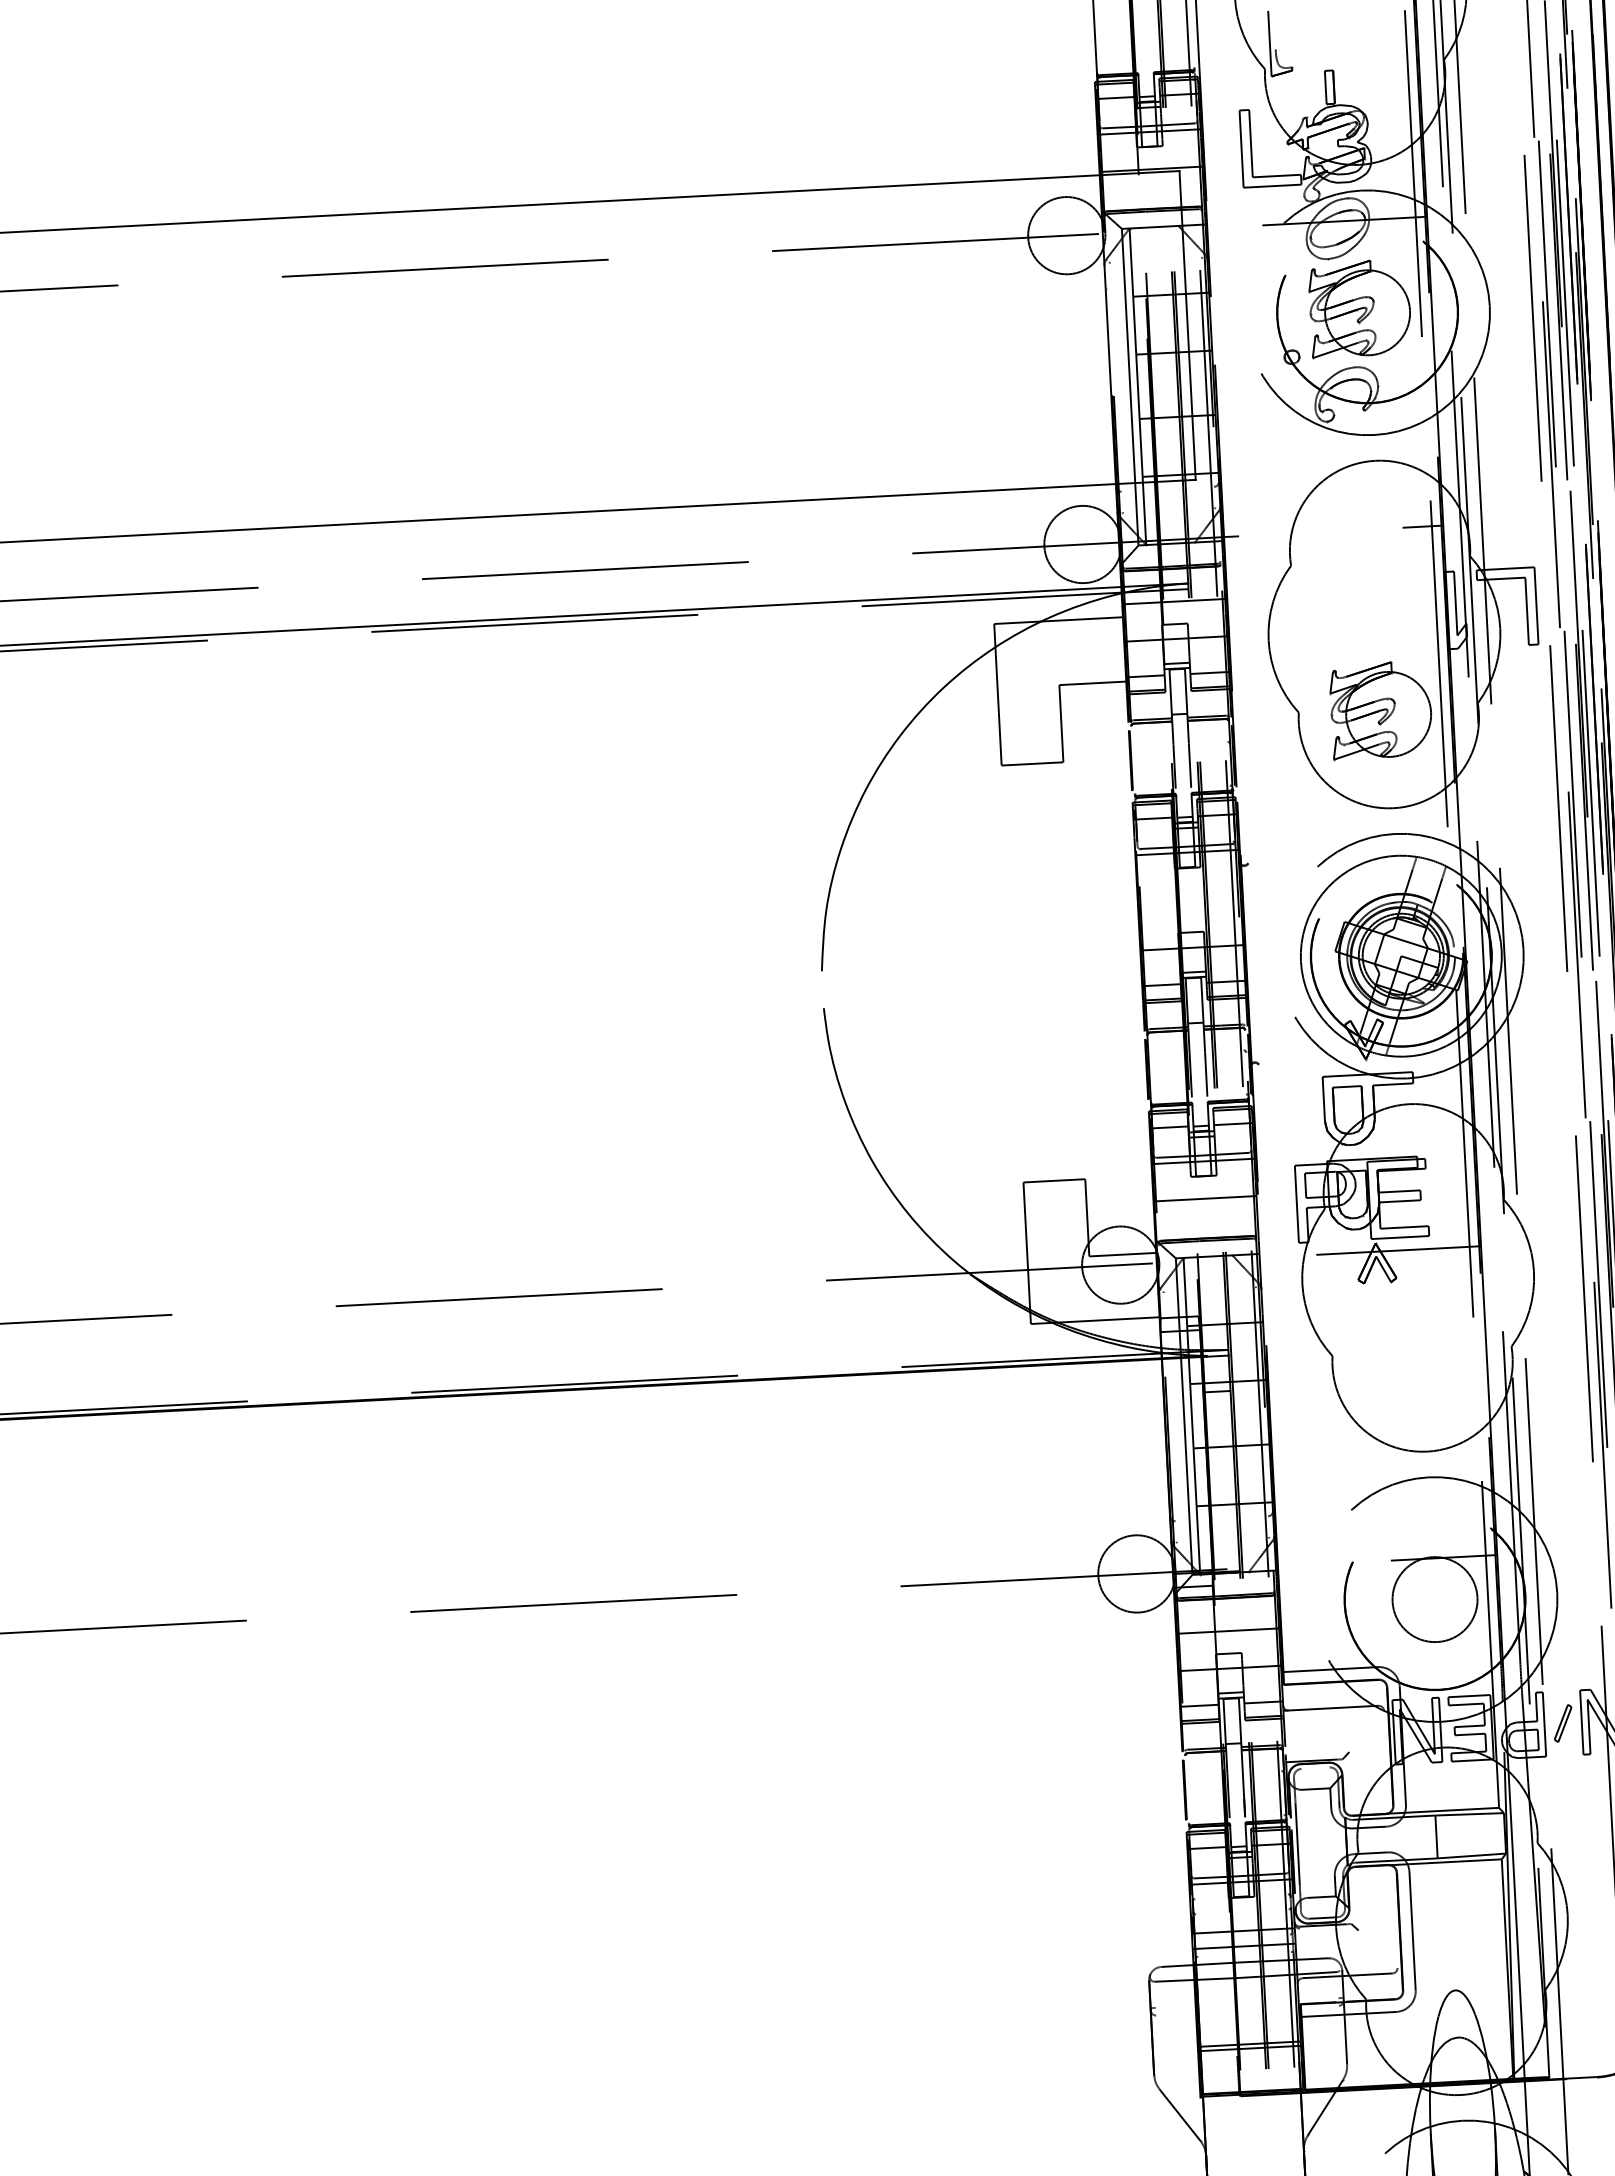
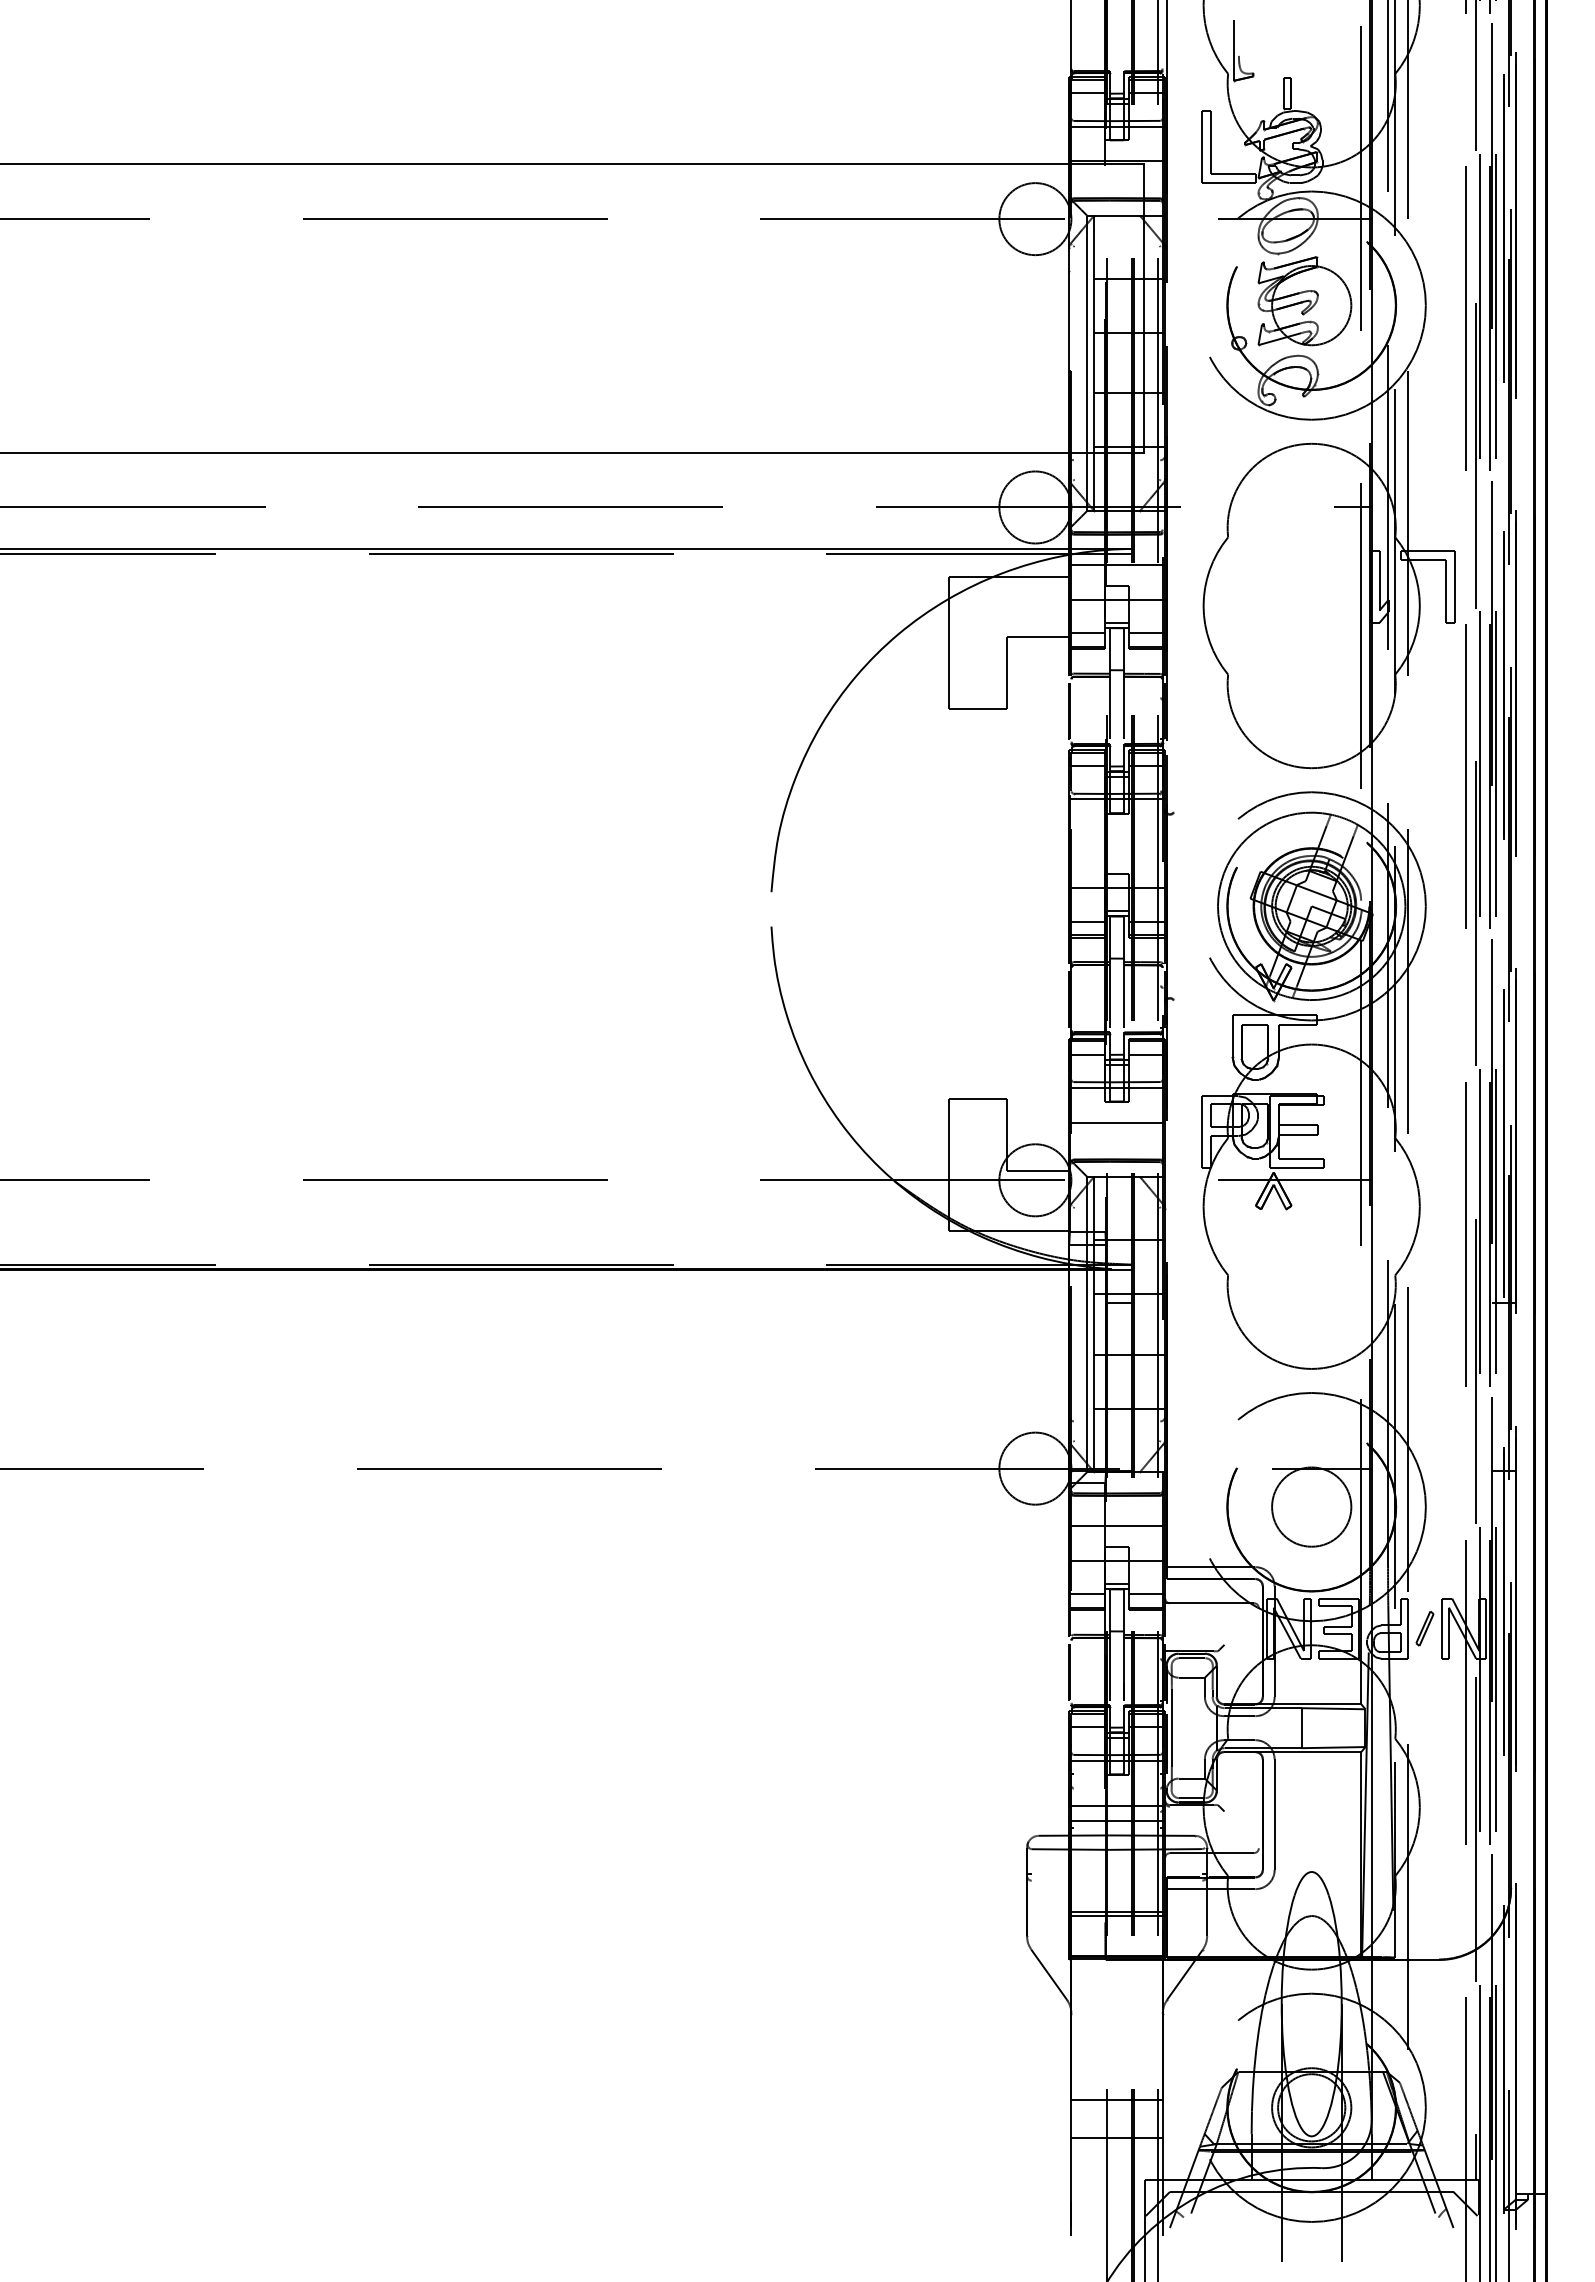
part: (1380, 710) -> (1304, 676), removed
line: (1315, 1768) -> (1192, 1658), added

